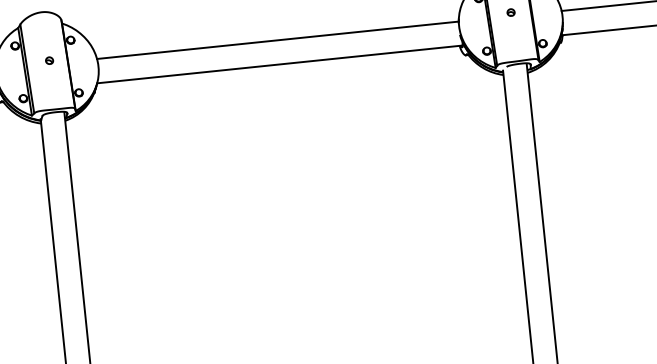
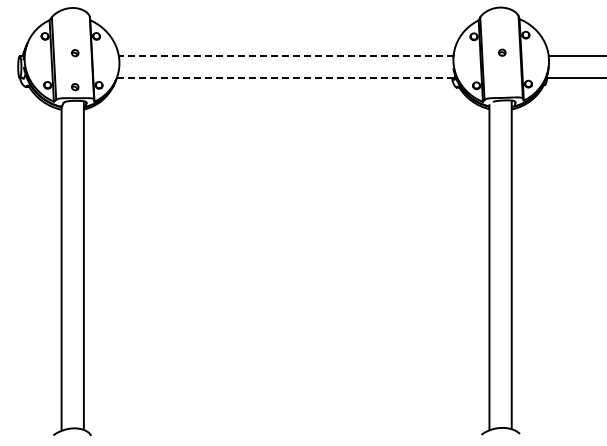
line: (277, 40) -> (285, 56), solid -> dashed
line: (280, 64) -> (286, 78), solid -> dashed
part: (53, 97) -> (75, 87), added

